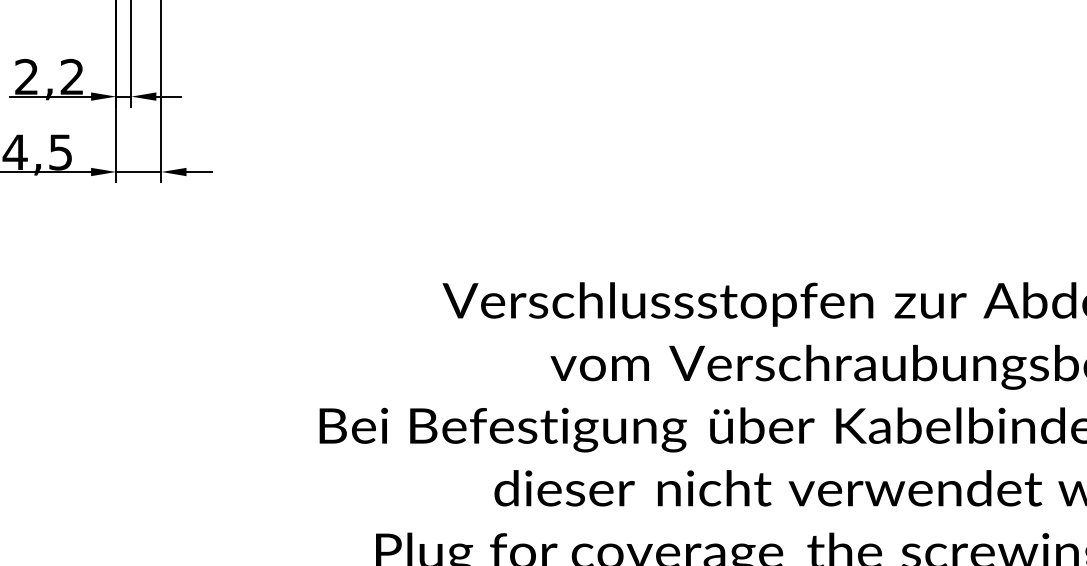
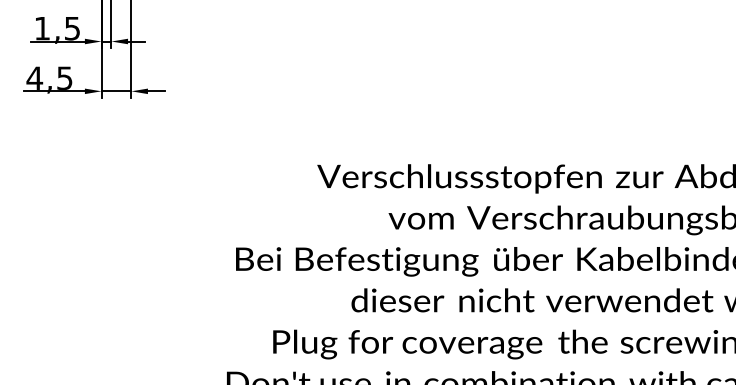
text: (48, 76) -> (56, 28), 2,2 -> 1,5

